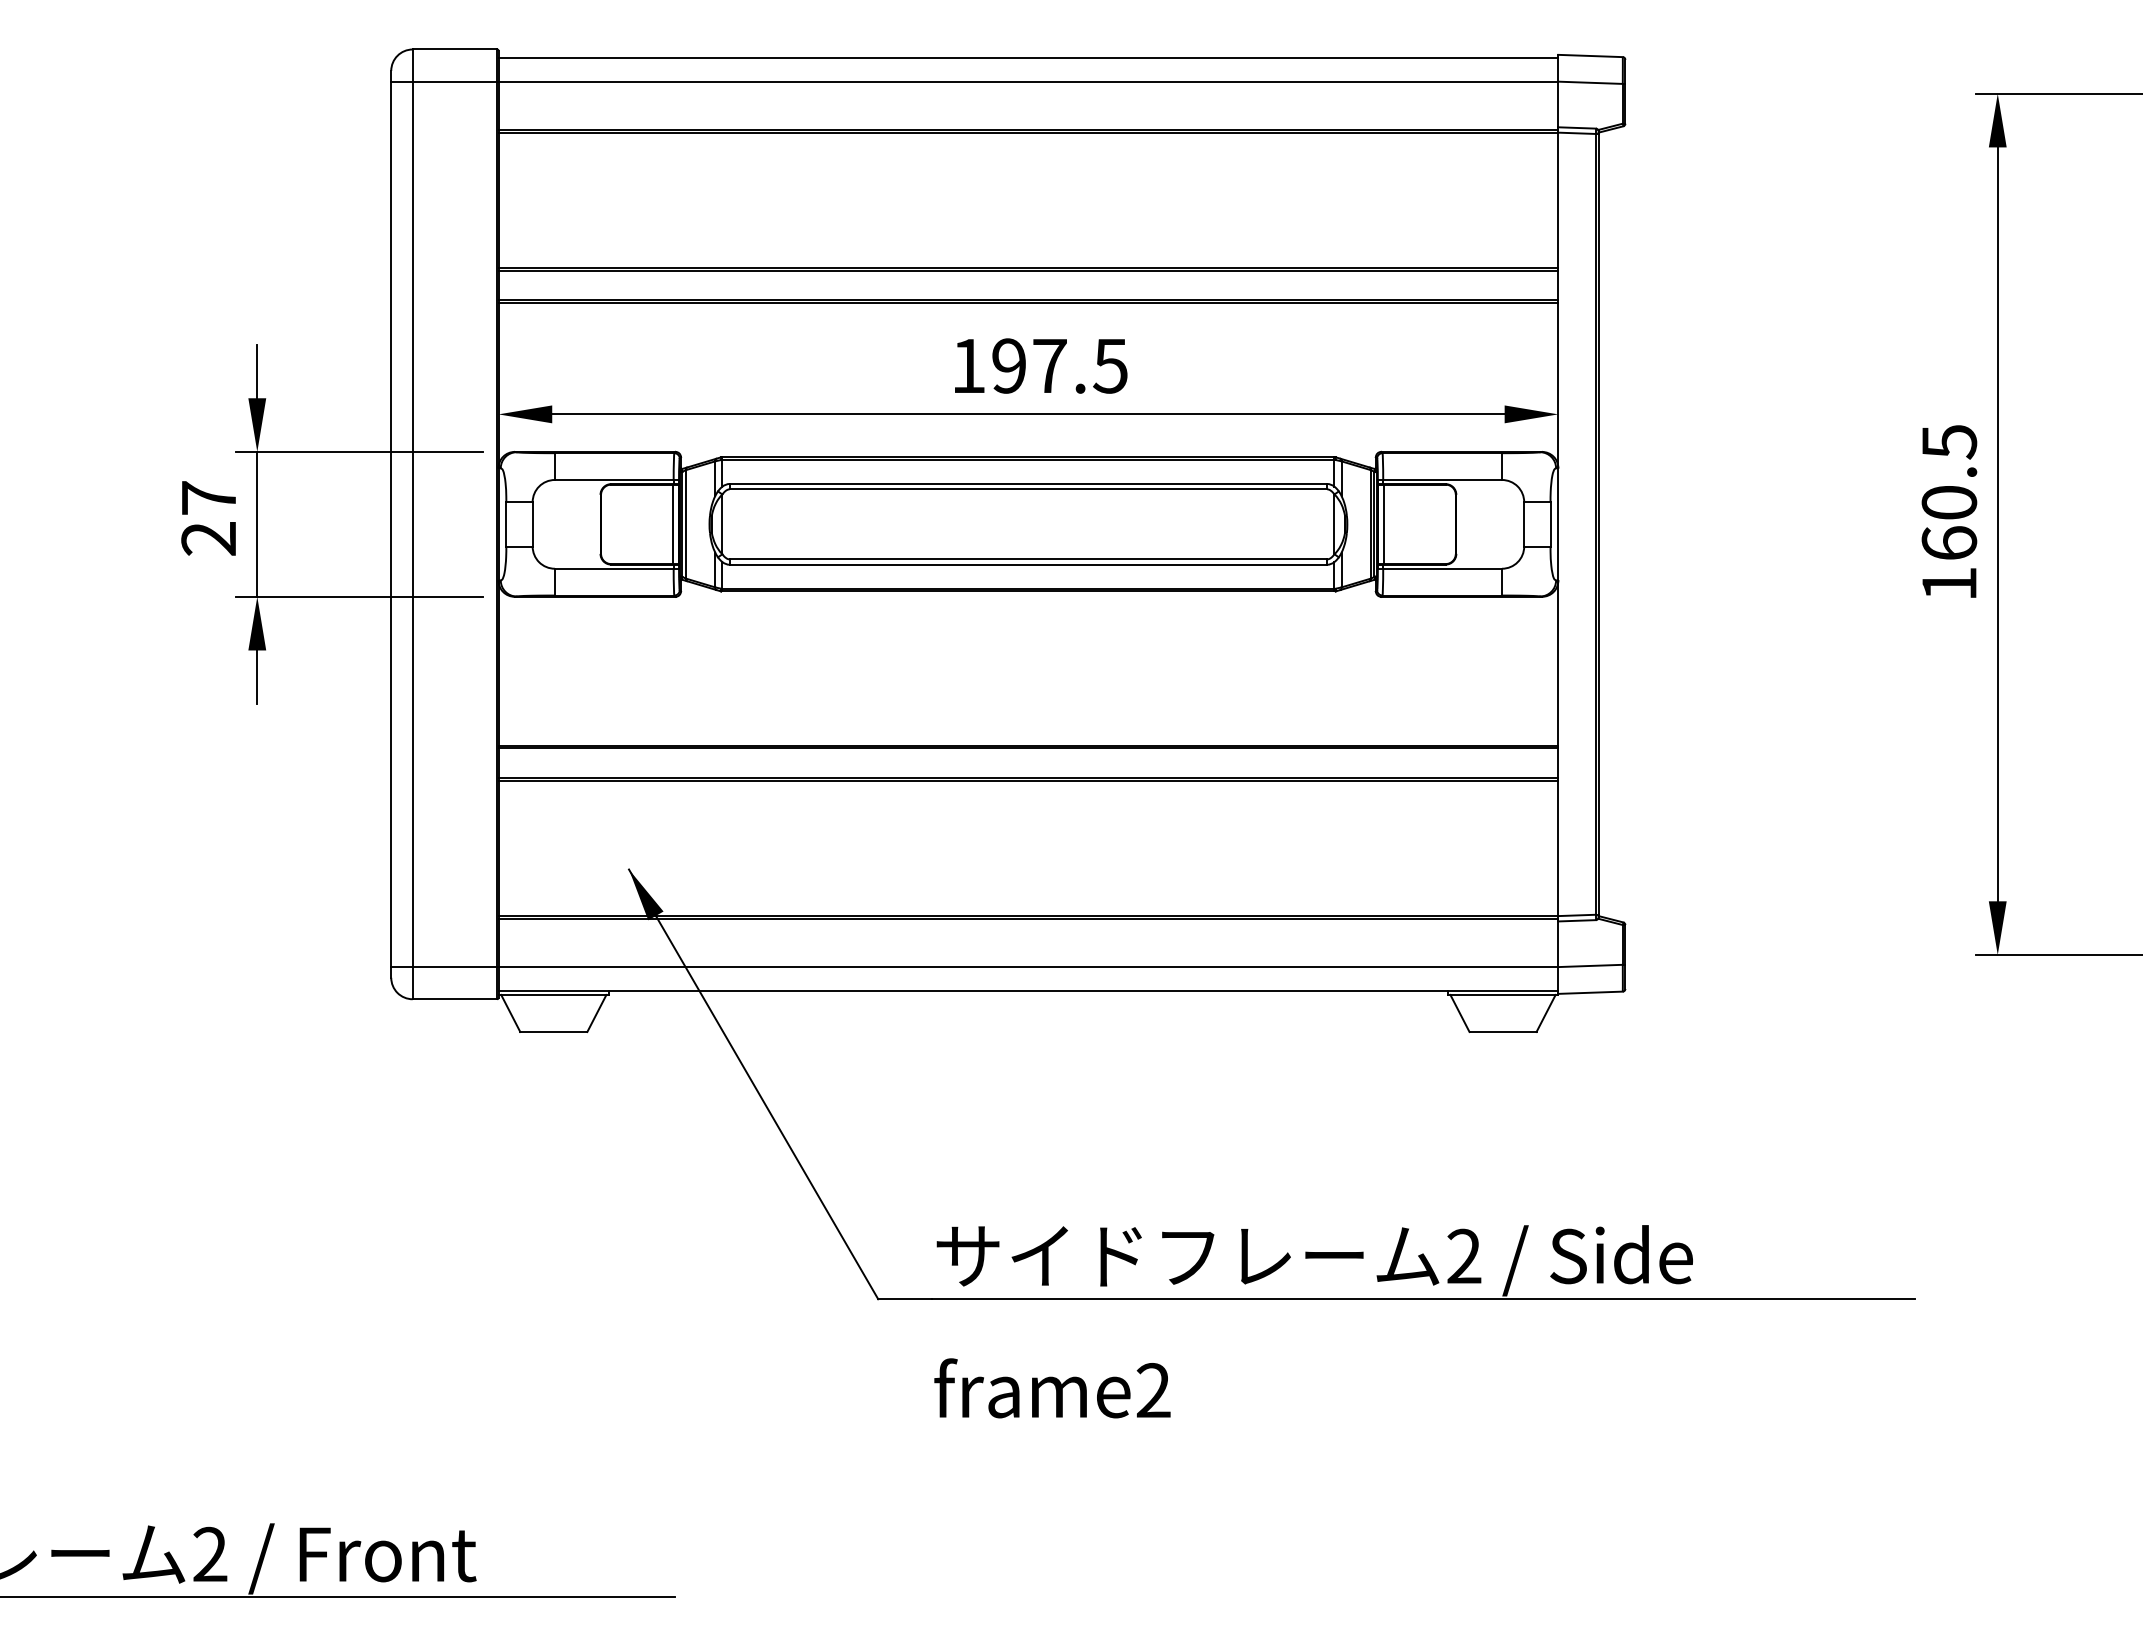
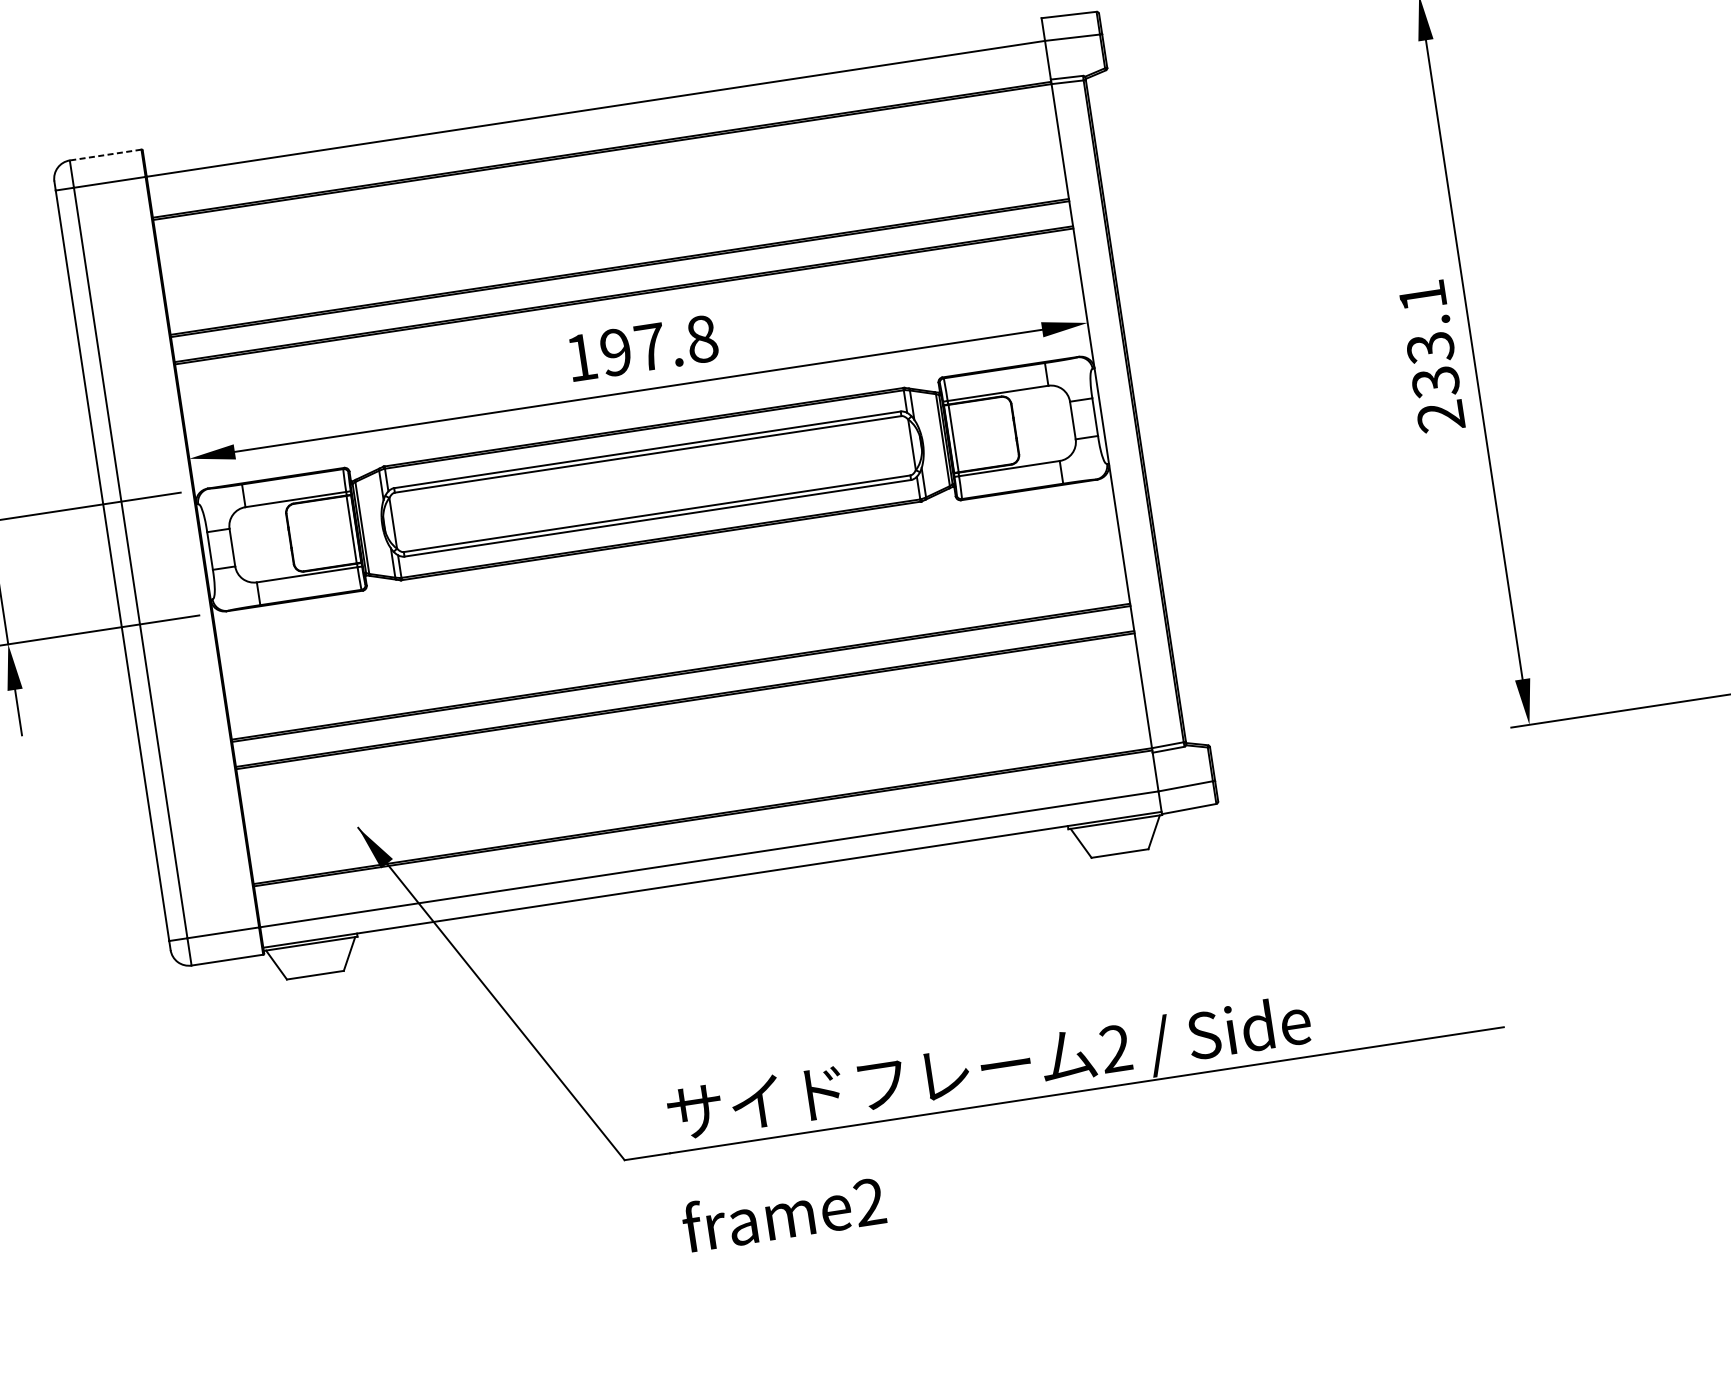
line: (454, 49) -> (105, 155), solid -> dashed
line: (1028, 57) -> (592, 88), removed
text: (1110, 365) -> (701, 338), 197.5 -> 197.8
text: (1949, 513) -> (1431, 356), 160.5 -> 233.1

